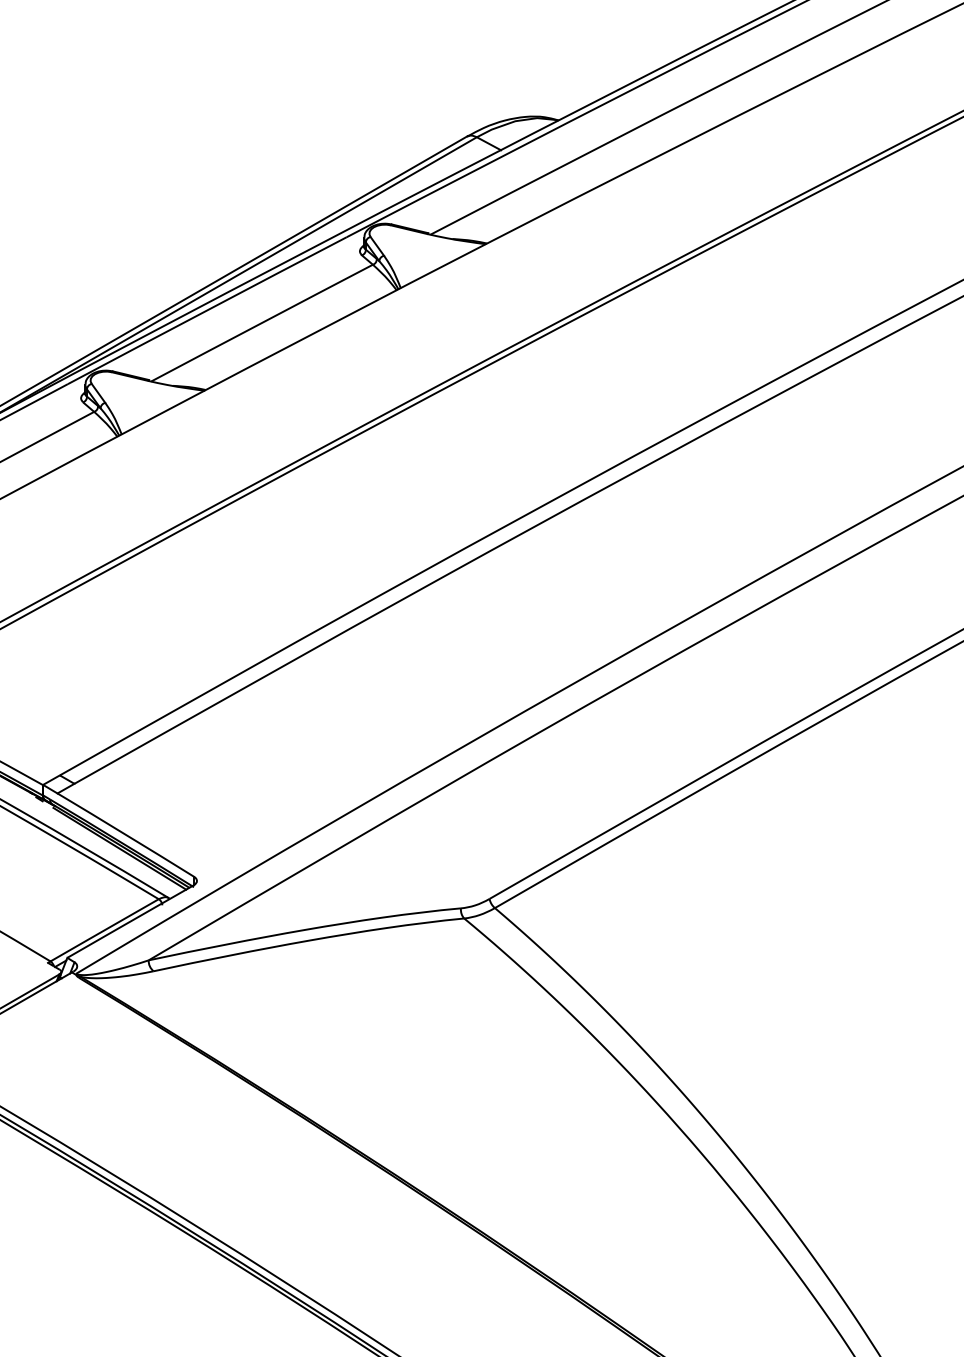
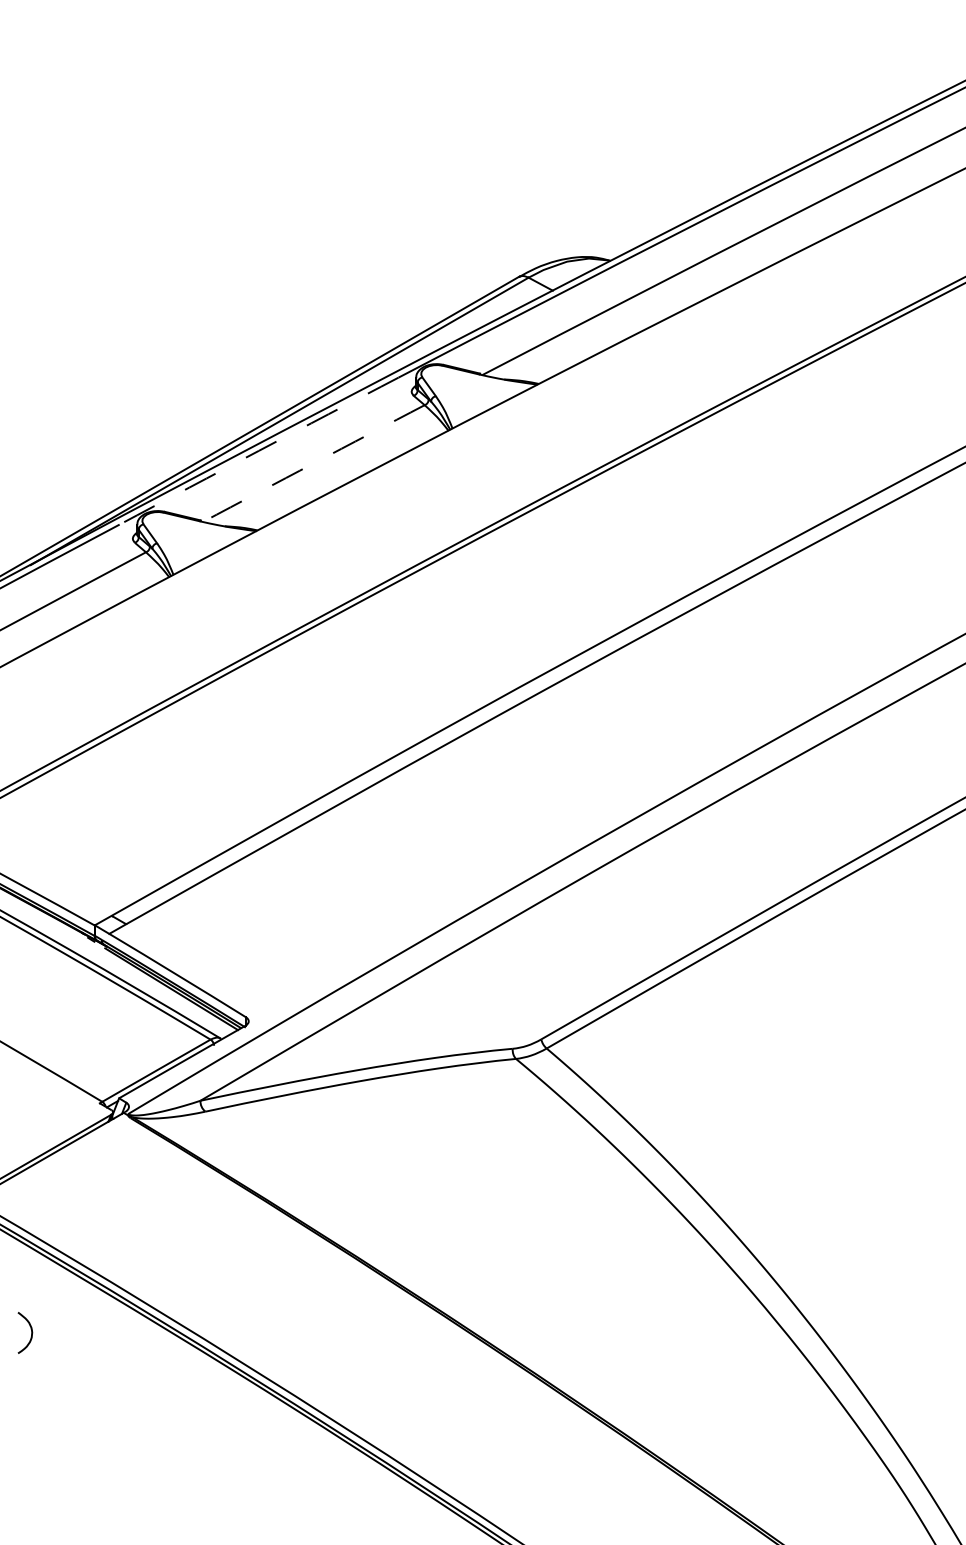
arc: (206, 310) -> (258, 450), solid -> dashed
arc: (261, 323) -> (313, 463), solid -> dashed

